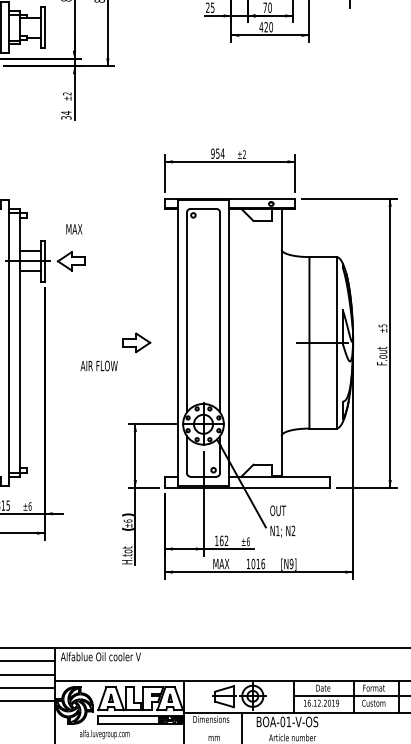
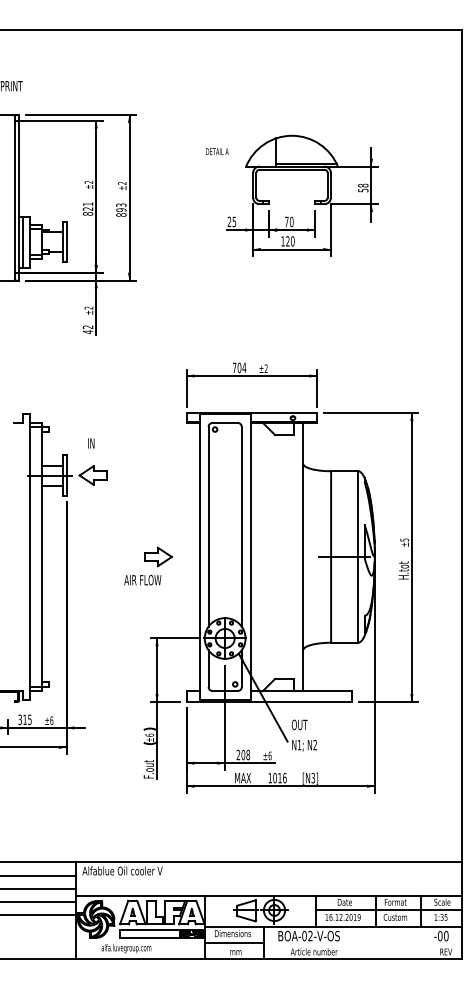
text: (260, 27) -> (282, 241), 420 -> 120
text: (65, 115) -> (87, 329), 34 -> 42
text: (214, 153) -> (236, 367), 954 -> 704
text: (73, 229) -> (95, 443), MAX -> IN
text: (381, 355) -> (403, 569), F.out -> H.tot
text: (98, 366) -> (142, 580), moved
text: (221, 540) -> (243, 754), 162 -> 208
text: (126, 554) -> (148, 768), H.tot -> F.out
text: (291, 563) -> (313, 777), [N9] -> [N3]
text: (288, 721) -> (310, 935), BOA-01-V-OS -> BOA-02-V-OS
line: (212, 729) -> (234, 943), added

